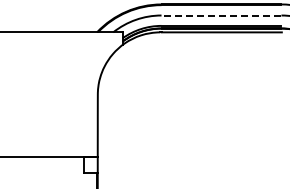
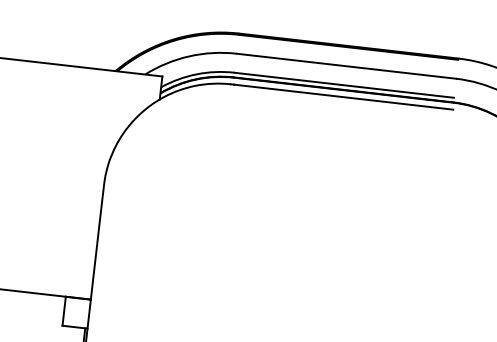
line: (221, 15) -> (346, 66), dashed -> solid

